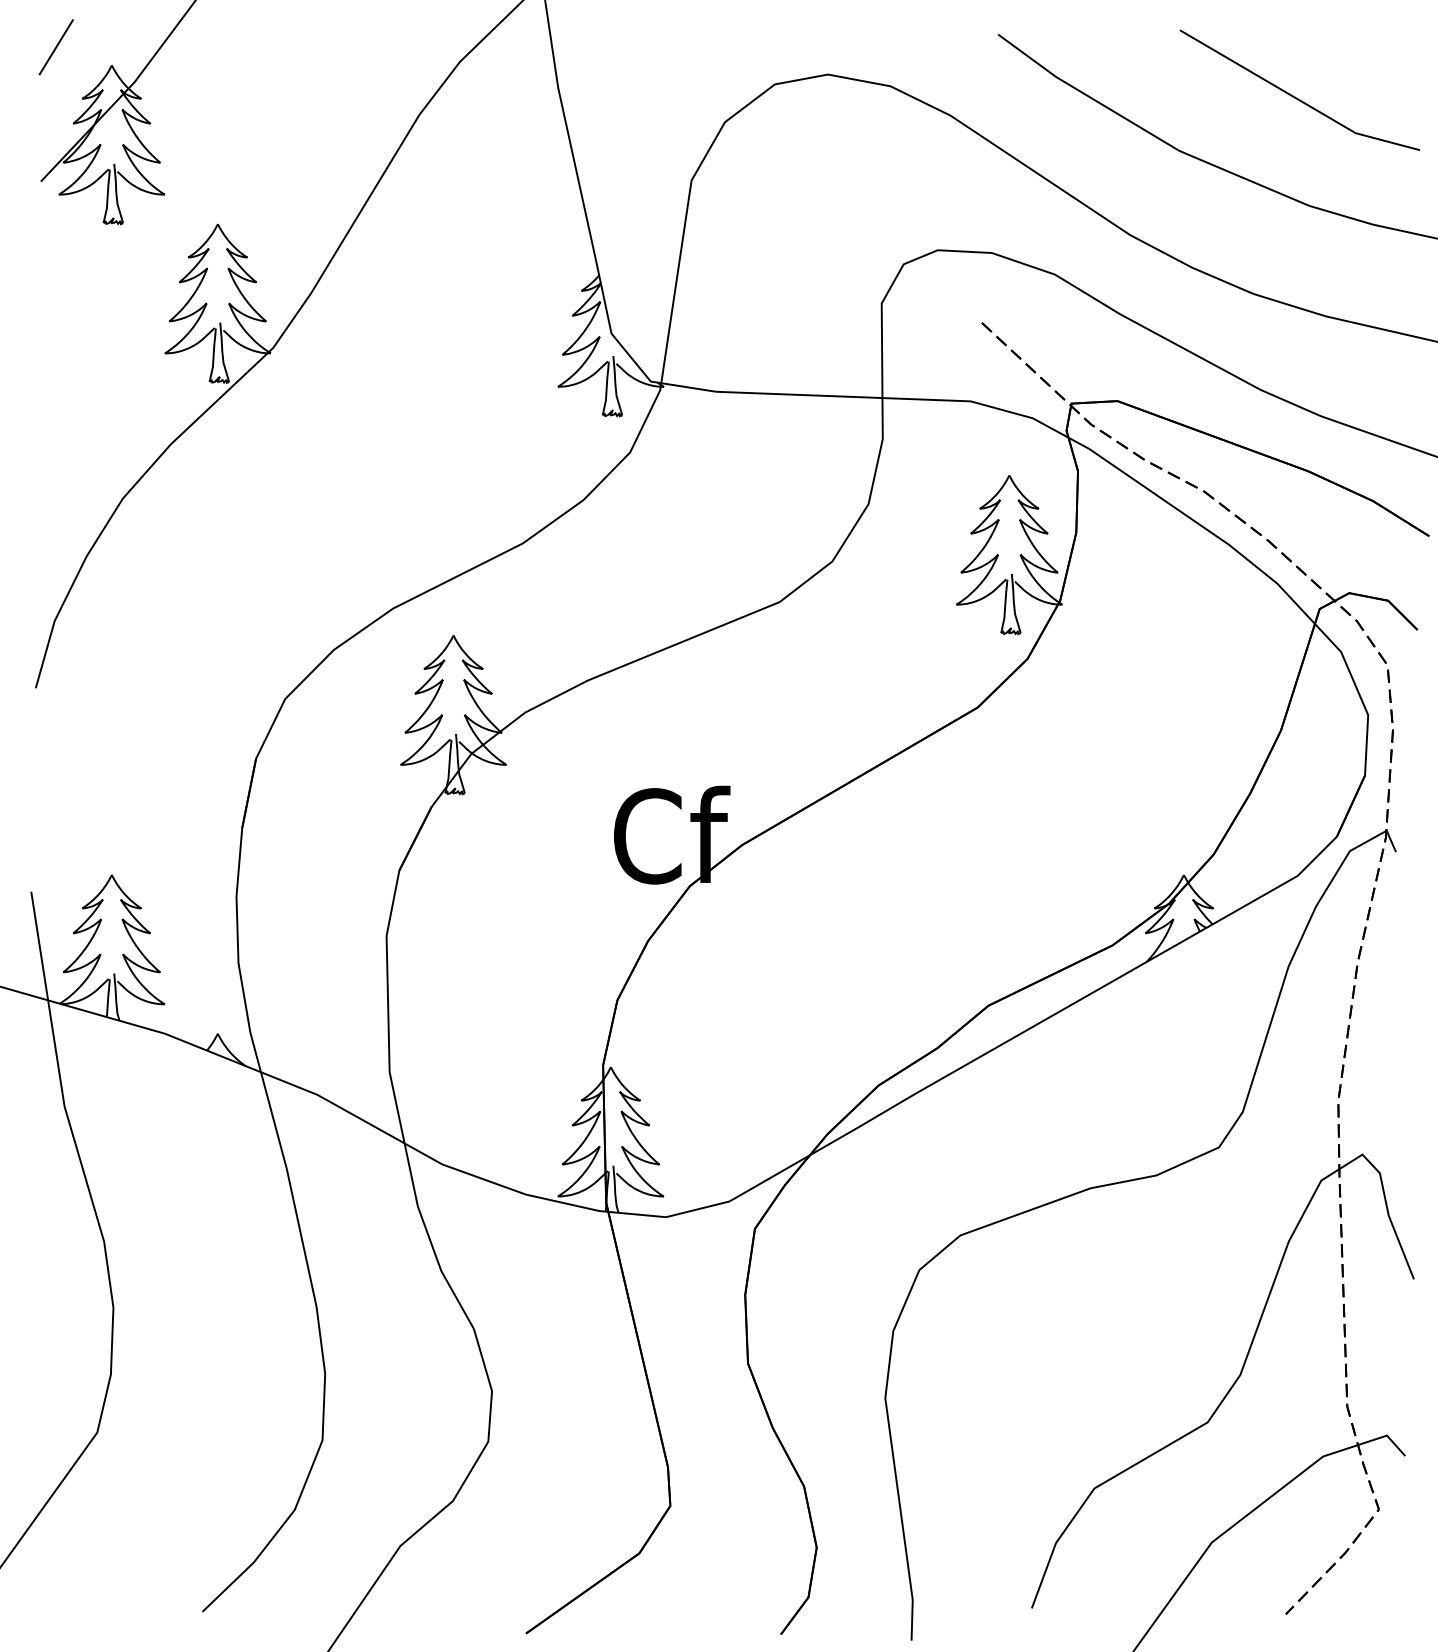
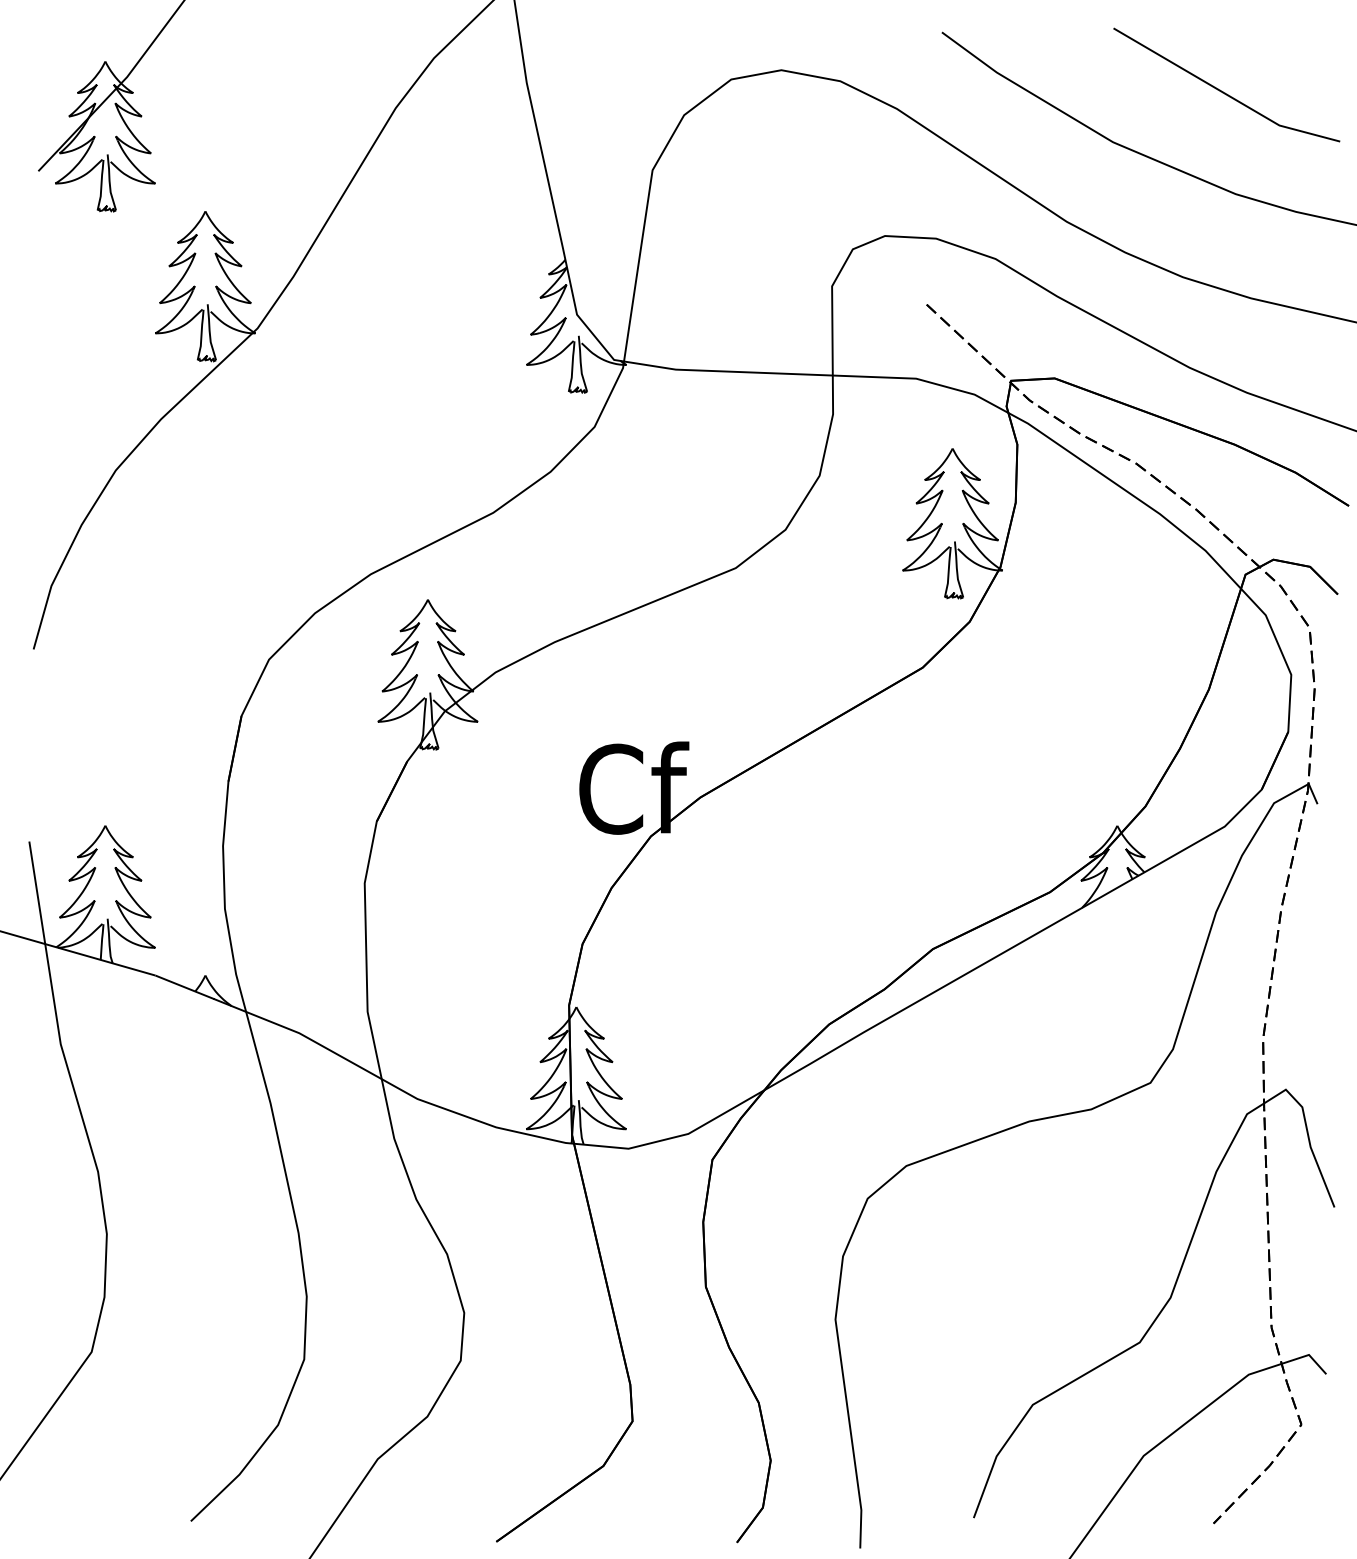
line: (55, 46) -> (52, 43), removed

